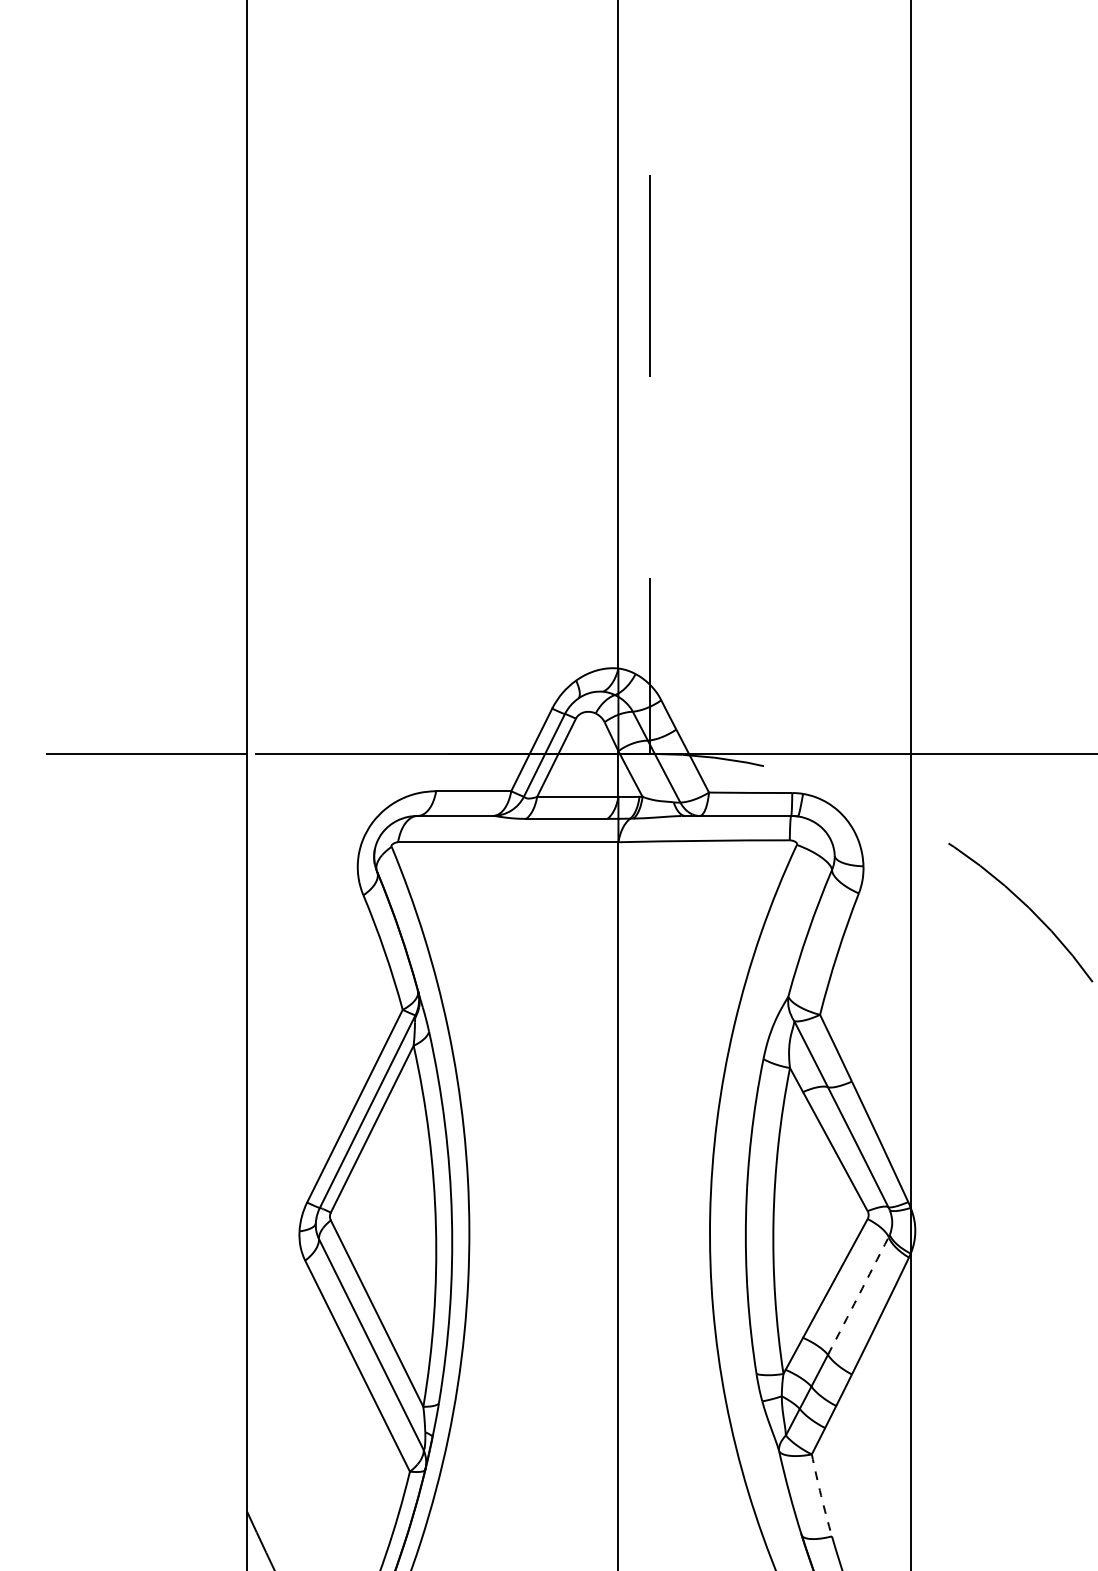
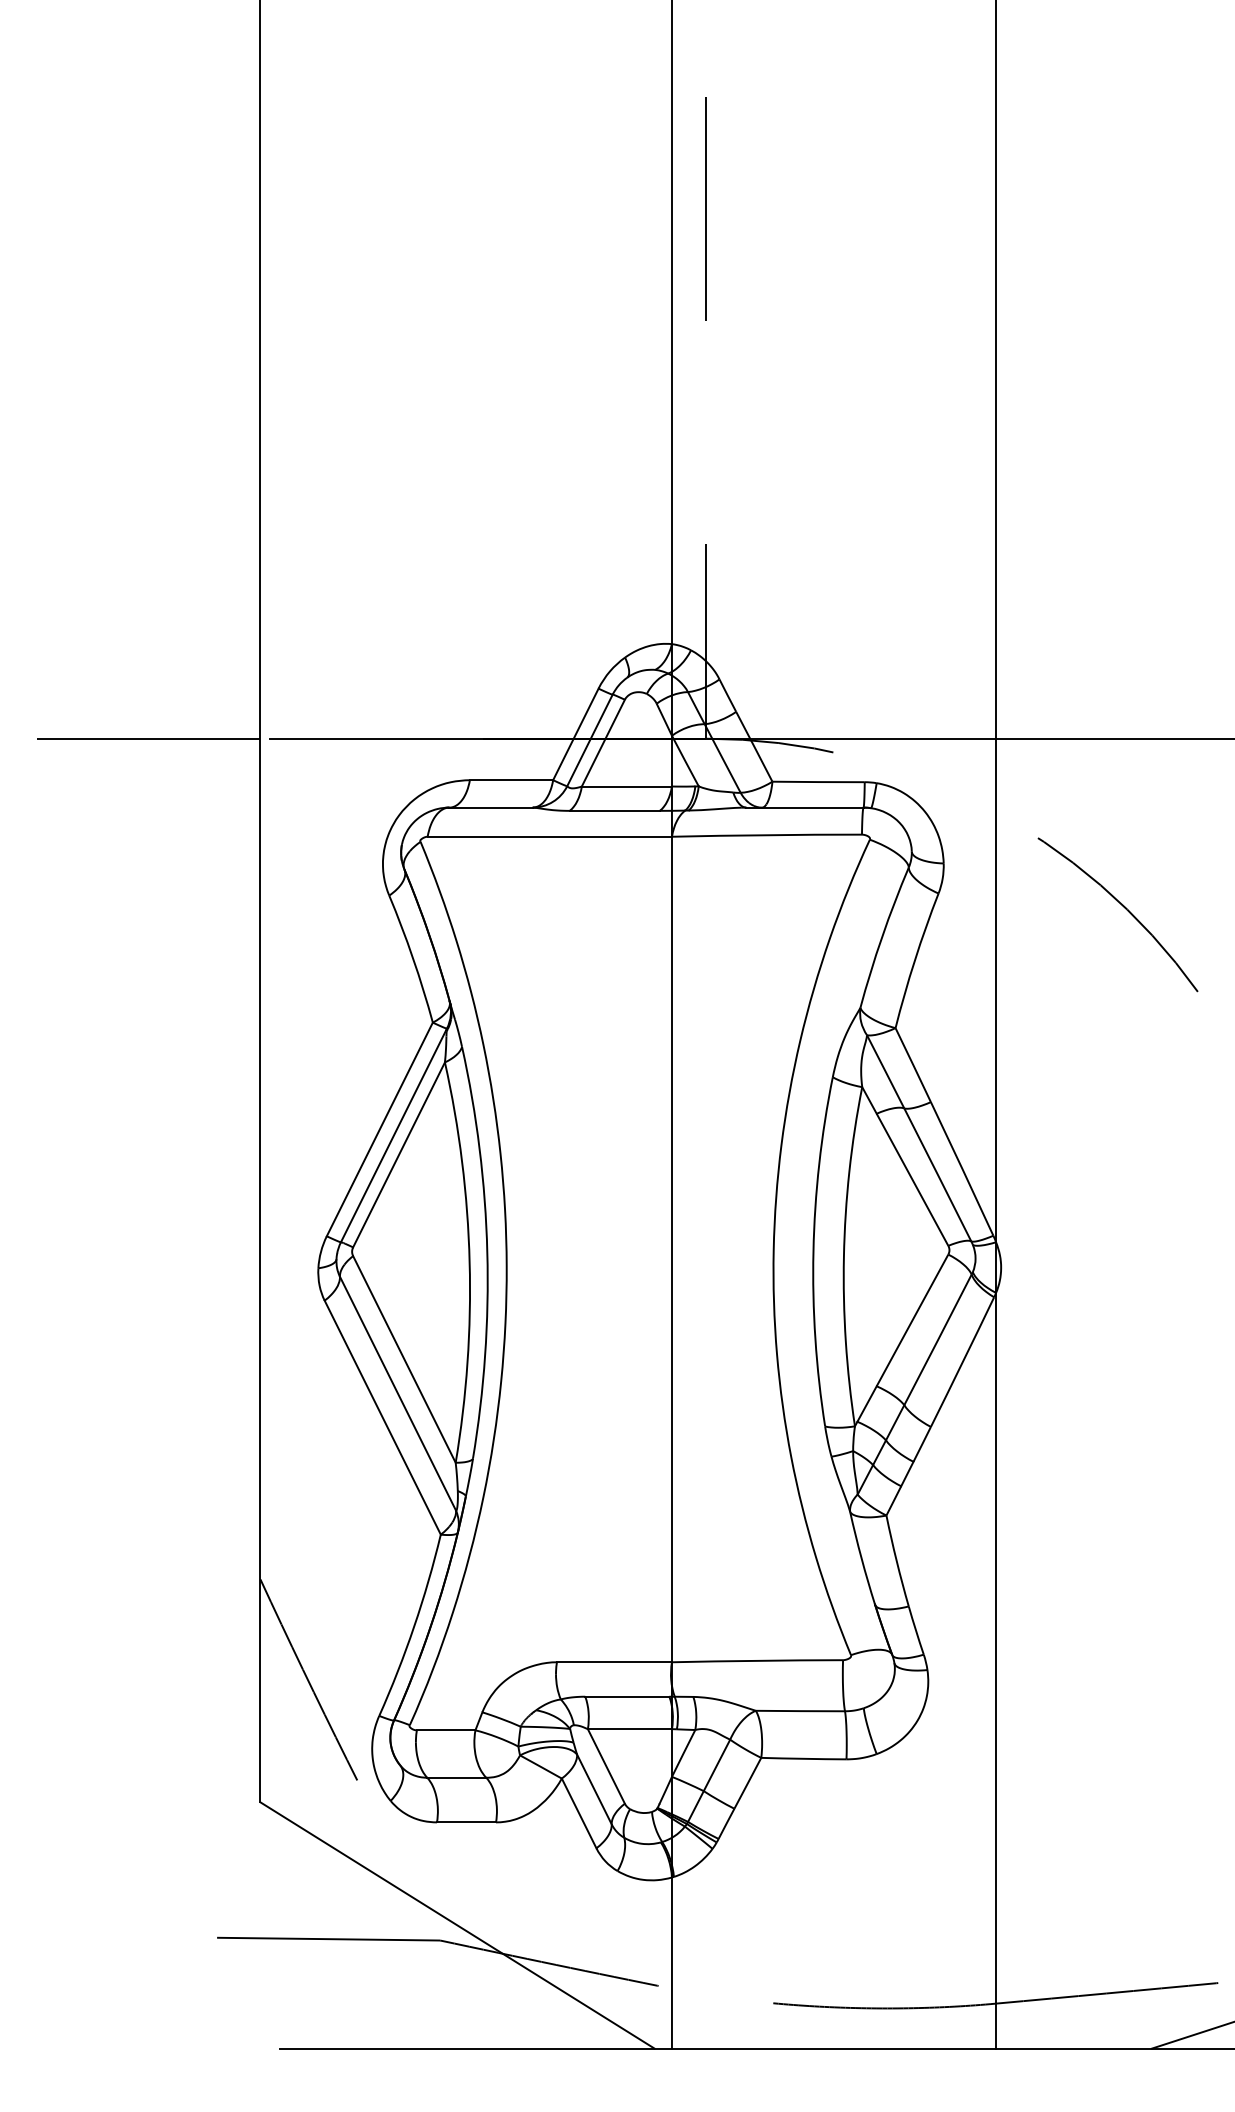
arc: (858, 1295) -> (938, 1339), dashed -> solid
arc: (820, 1495) -> (896, 1561), dashed -> solid

